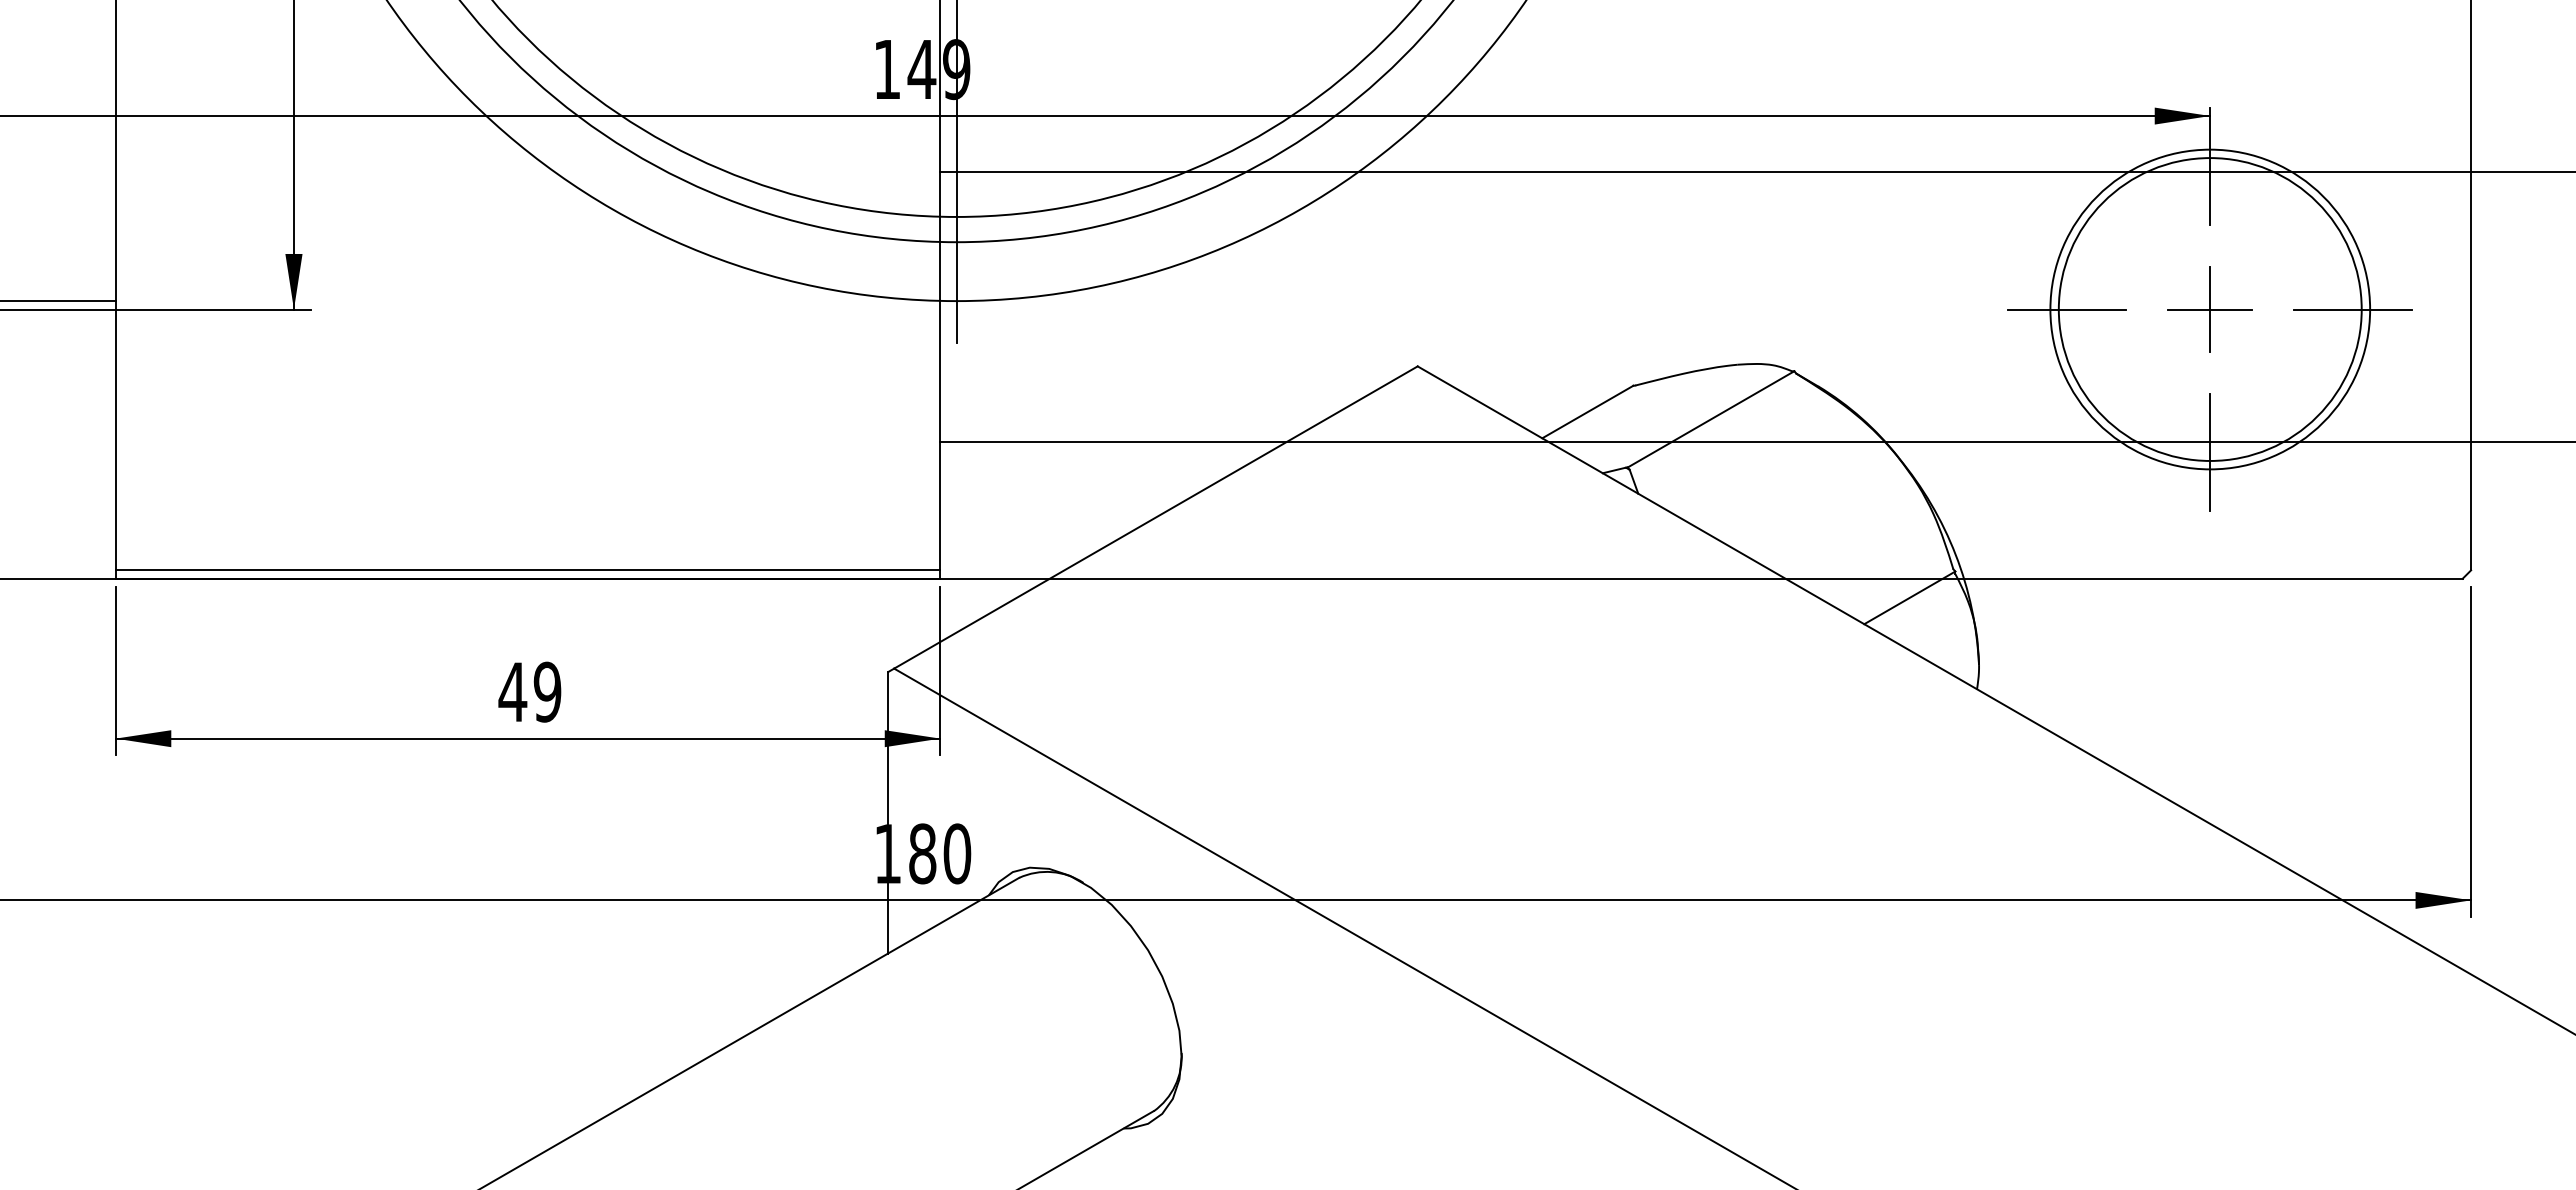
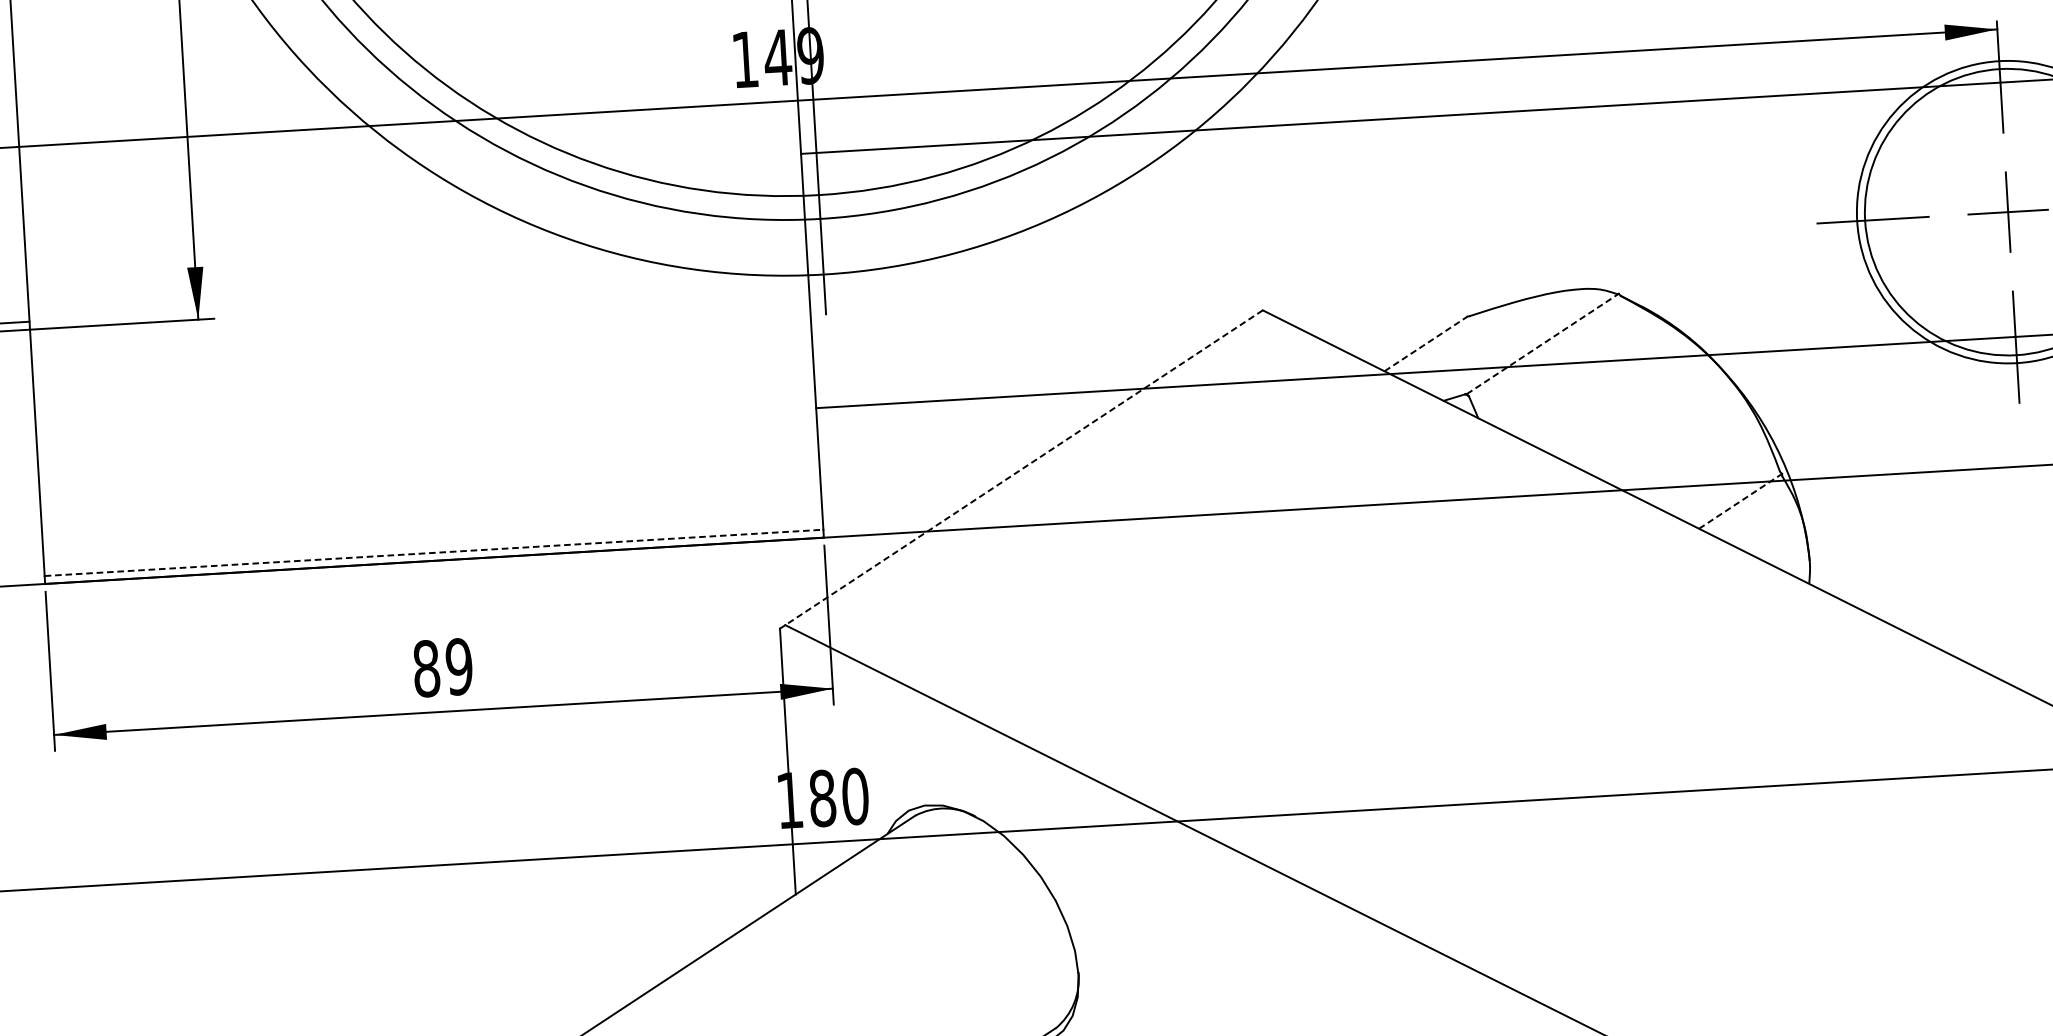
line: (1587, 412) -> (1425, 344), solid -> dashed
line: (1711, 419) -> (1543, 344), solid -> dashed
line: (1155, 517) -> (1023, 467), solid -> dashed
line: (528, 570) -> (434, 553), solid -> dashed
line: (1909, 597) -> (1740, 501), solid -> dashed
text: (512, 691) -> (426, 668), 49 -> 89

